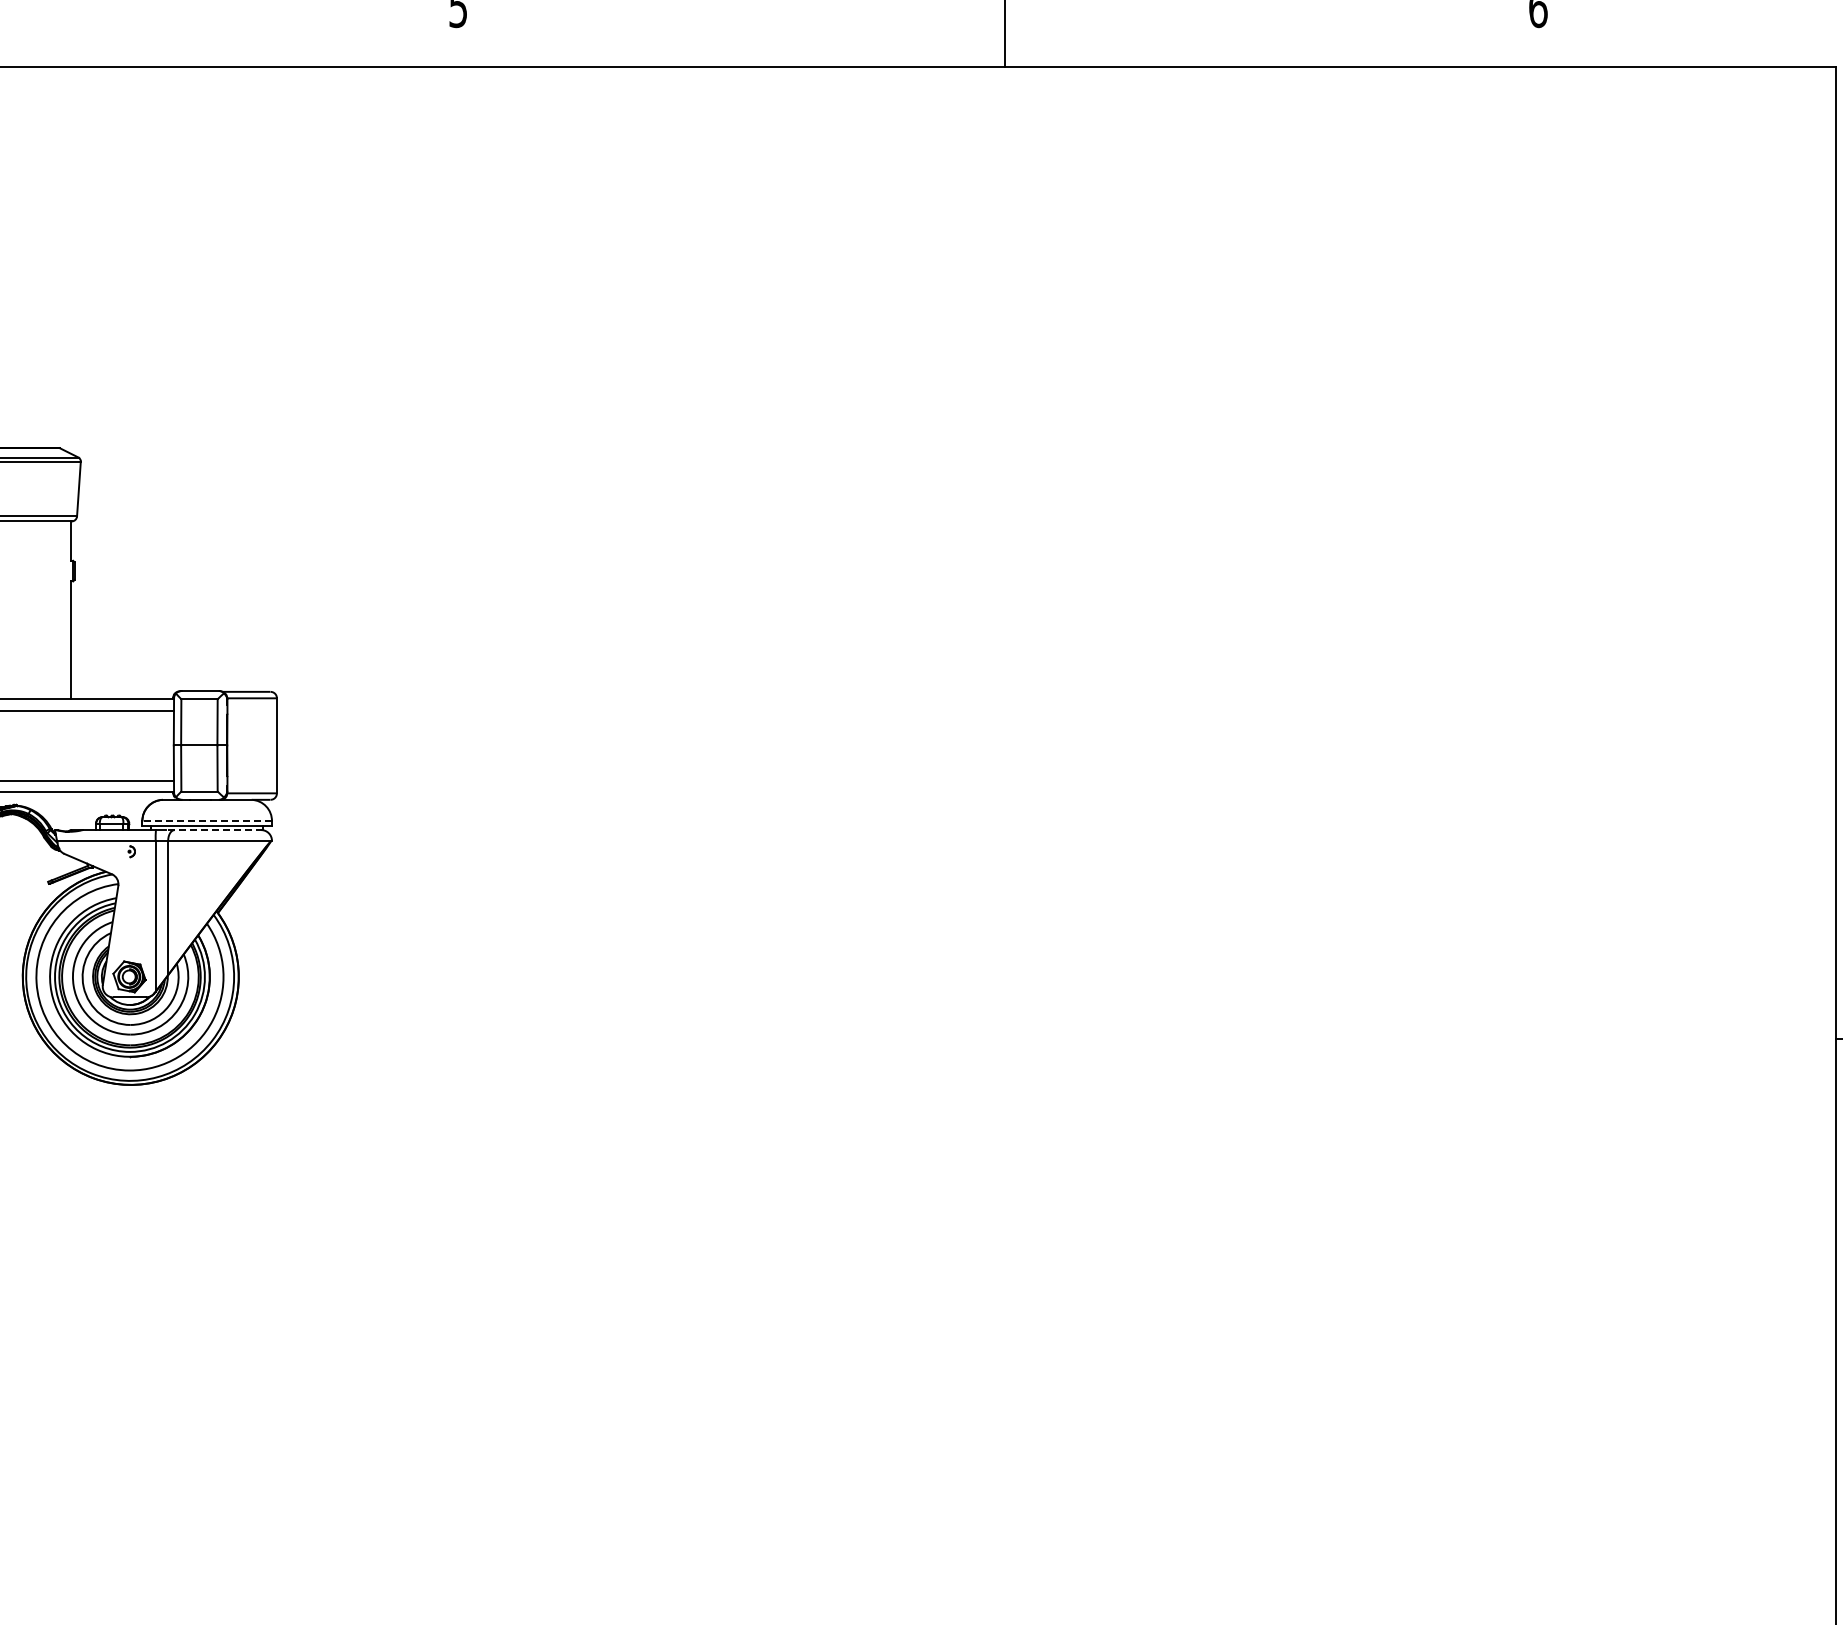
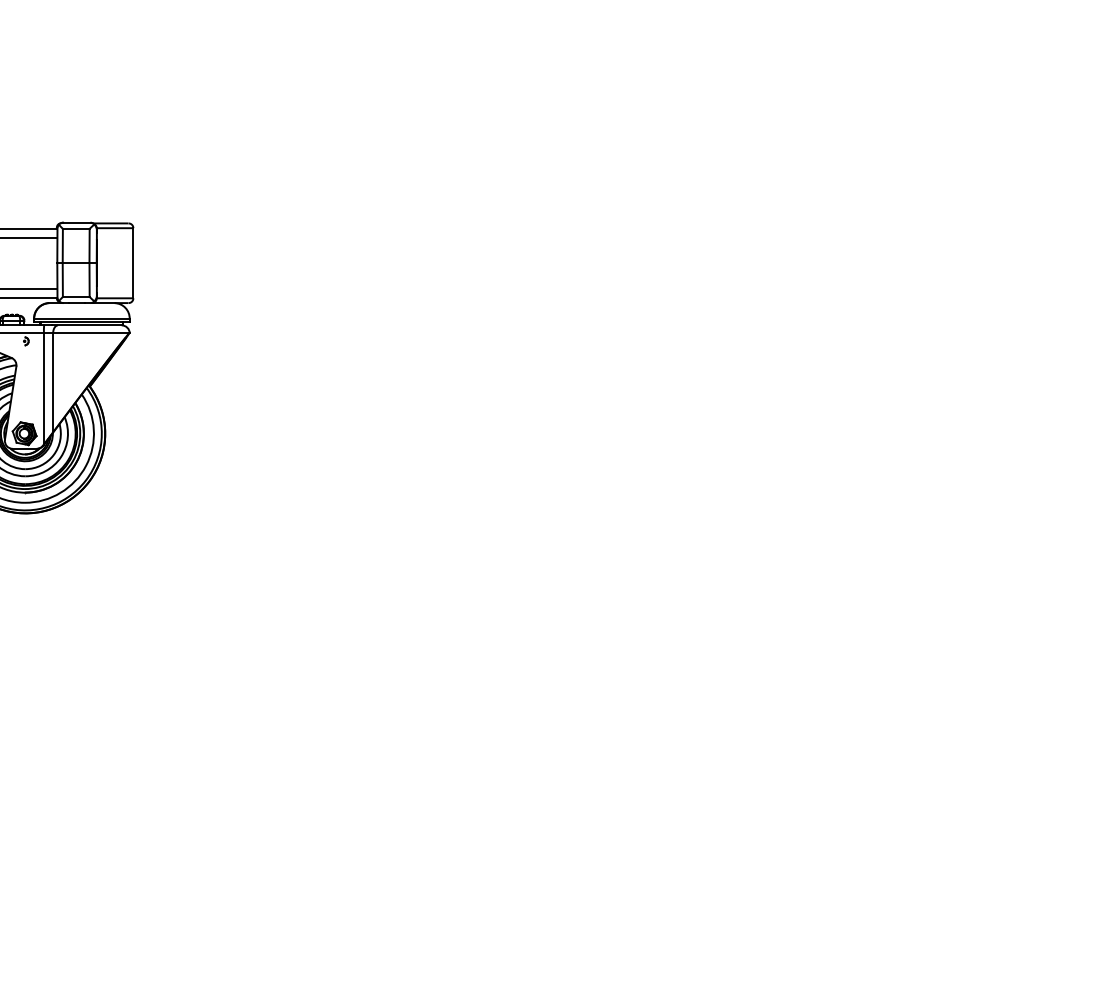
line: (207, 821) -> (82, 319), dashed -> solid
line: (214, 830) -> (87, 325), dashed -> solid

